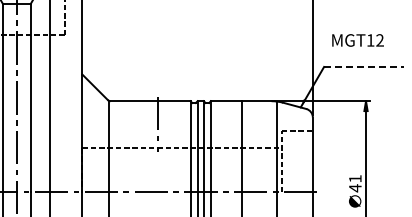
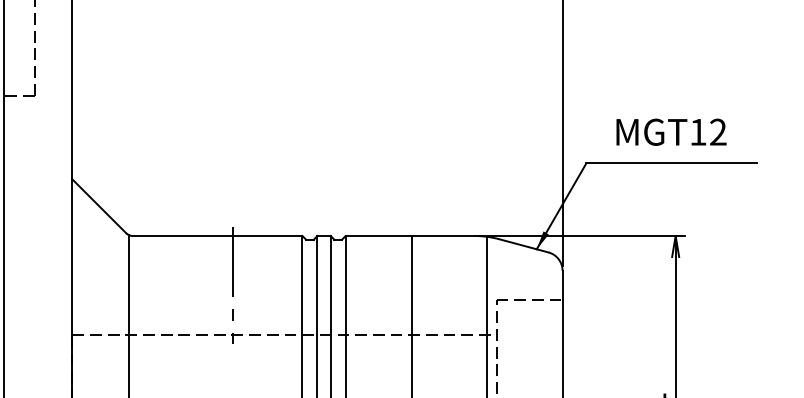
text: (357, 40) -> (670, 132), moved
line: (364, 66) -> (672, 162), dashed -> solid

